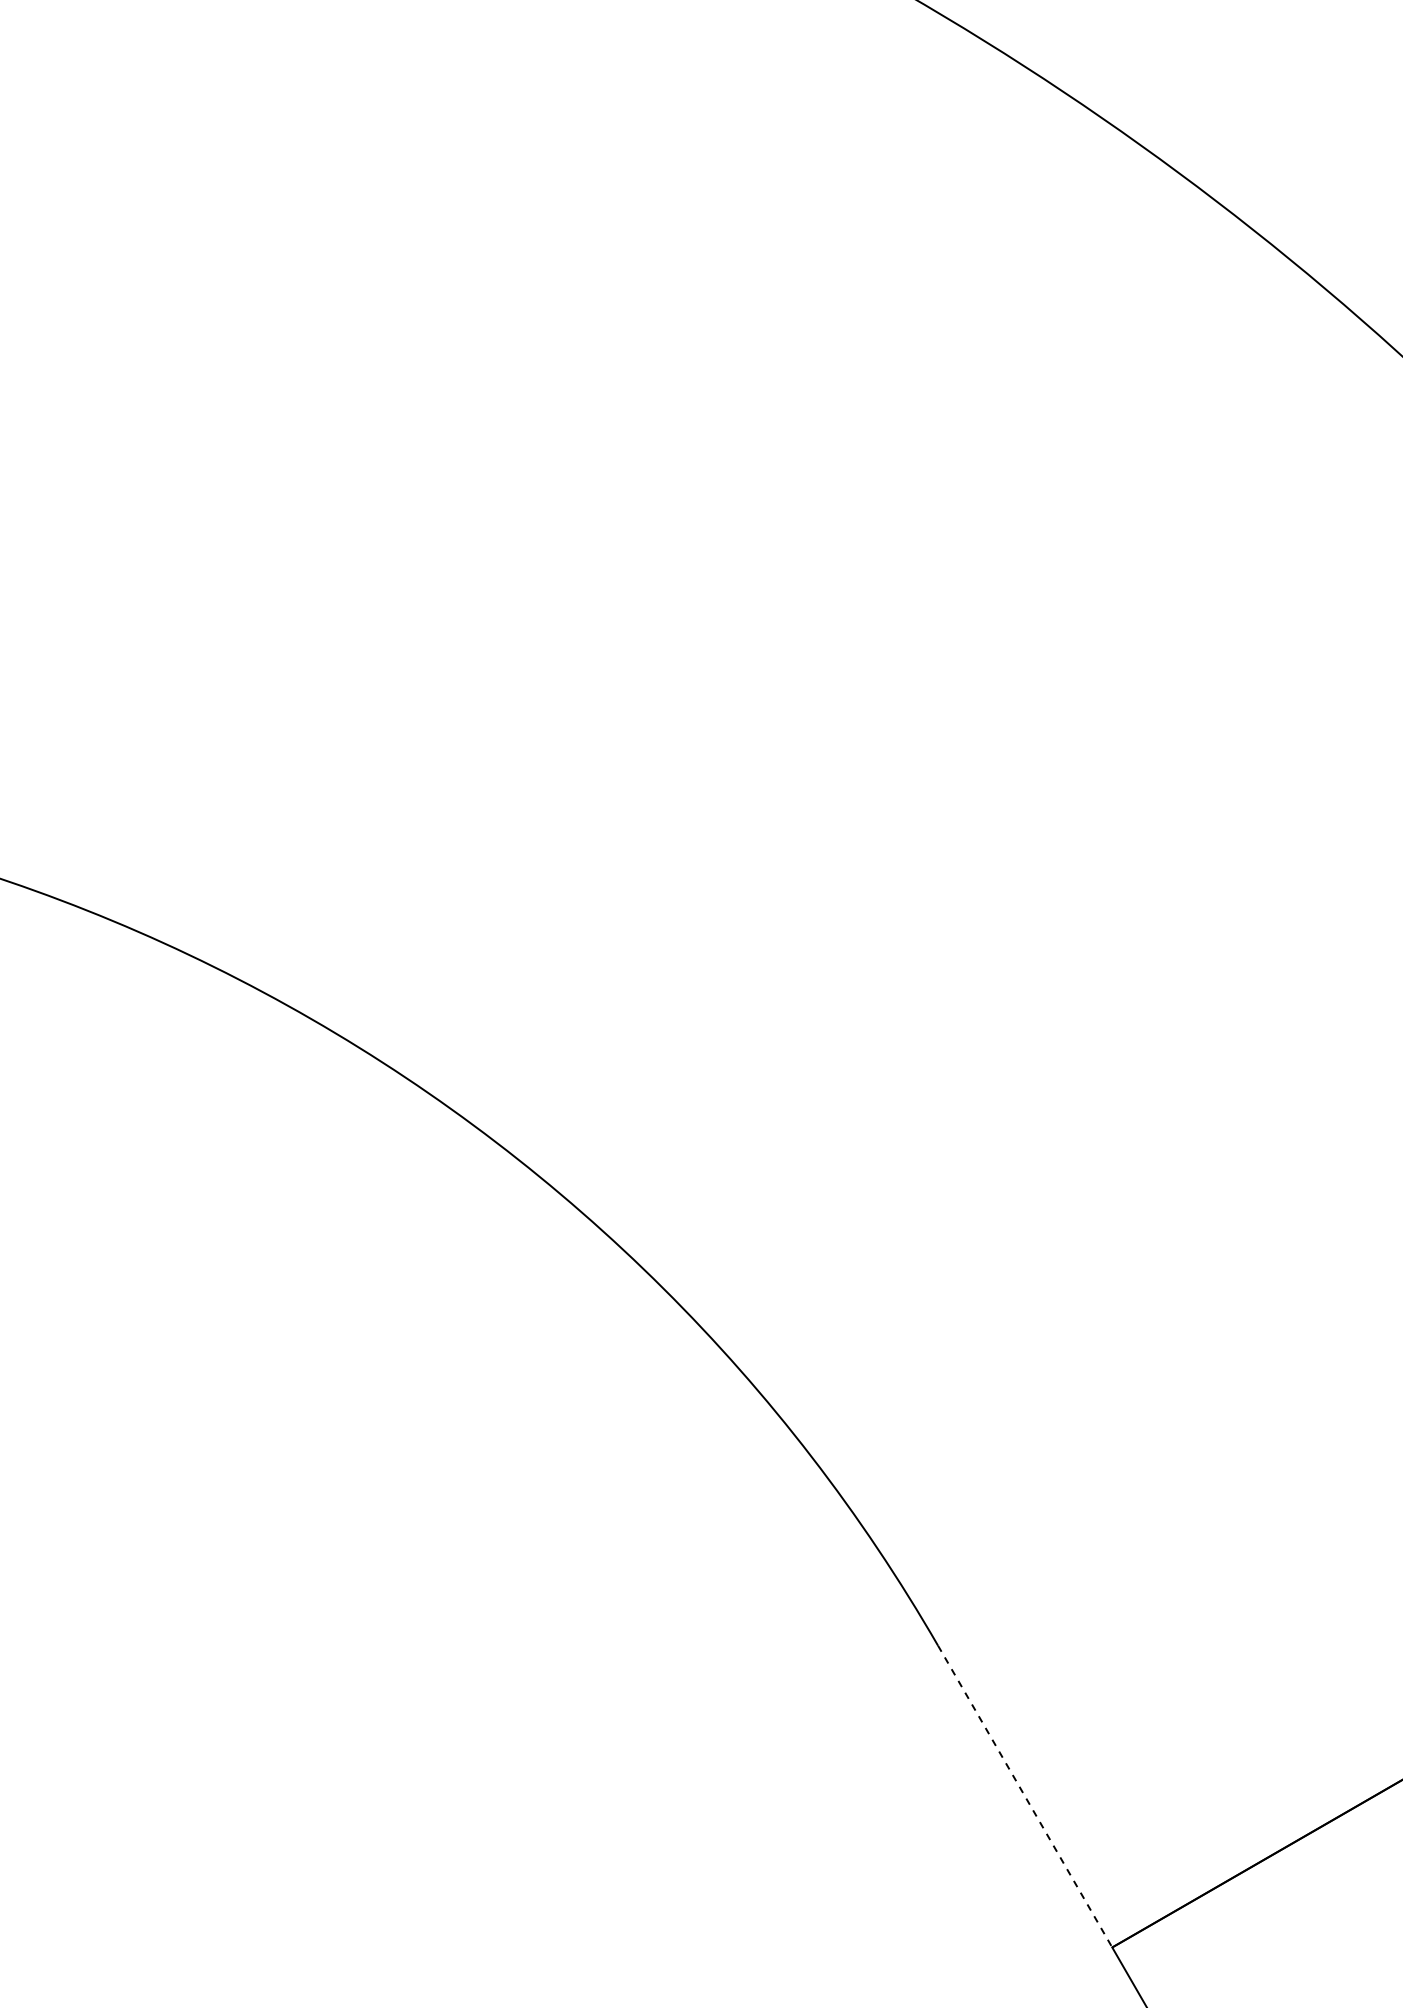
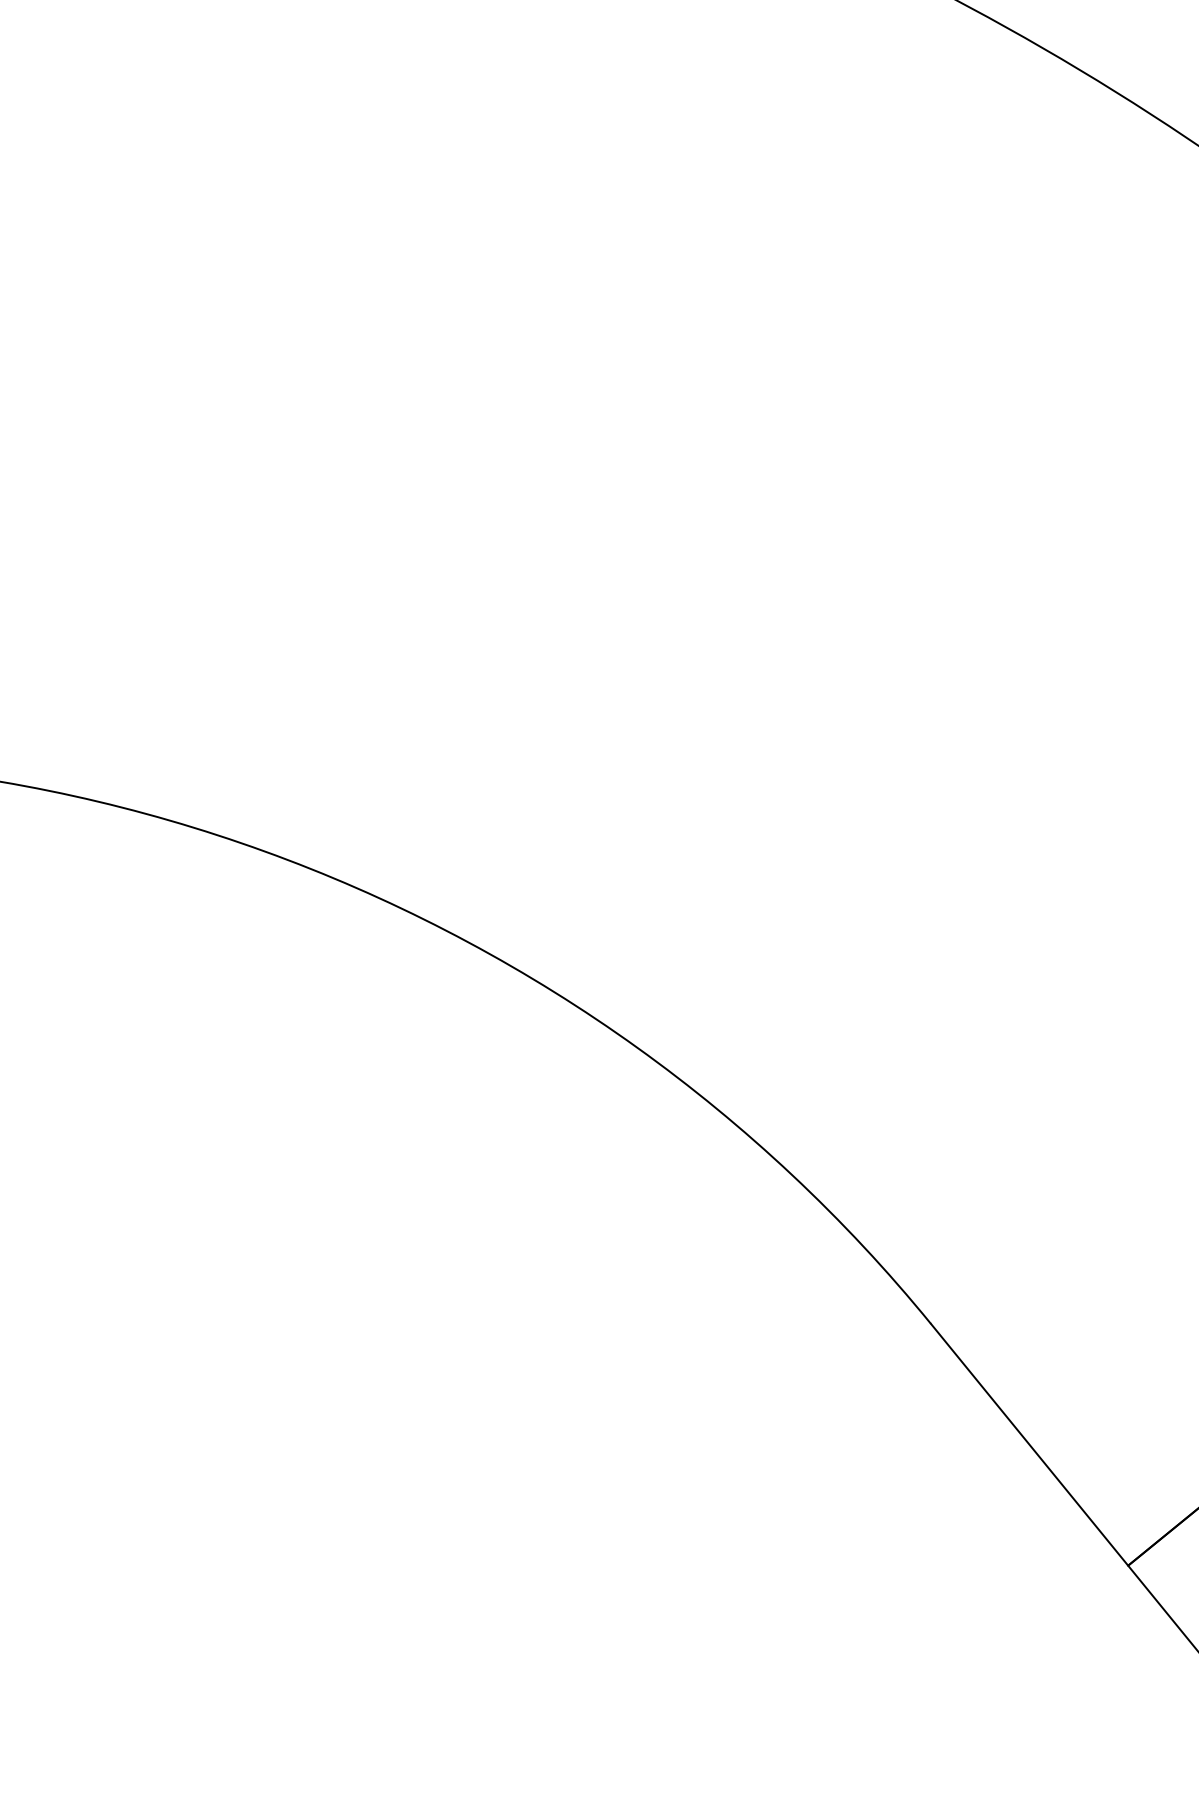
line: (1025, 1797) -> (1030, 1445), dashed -> solid

